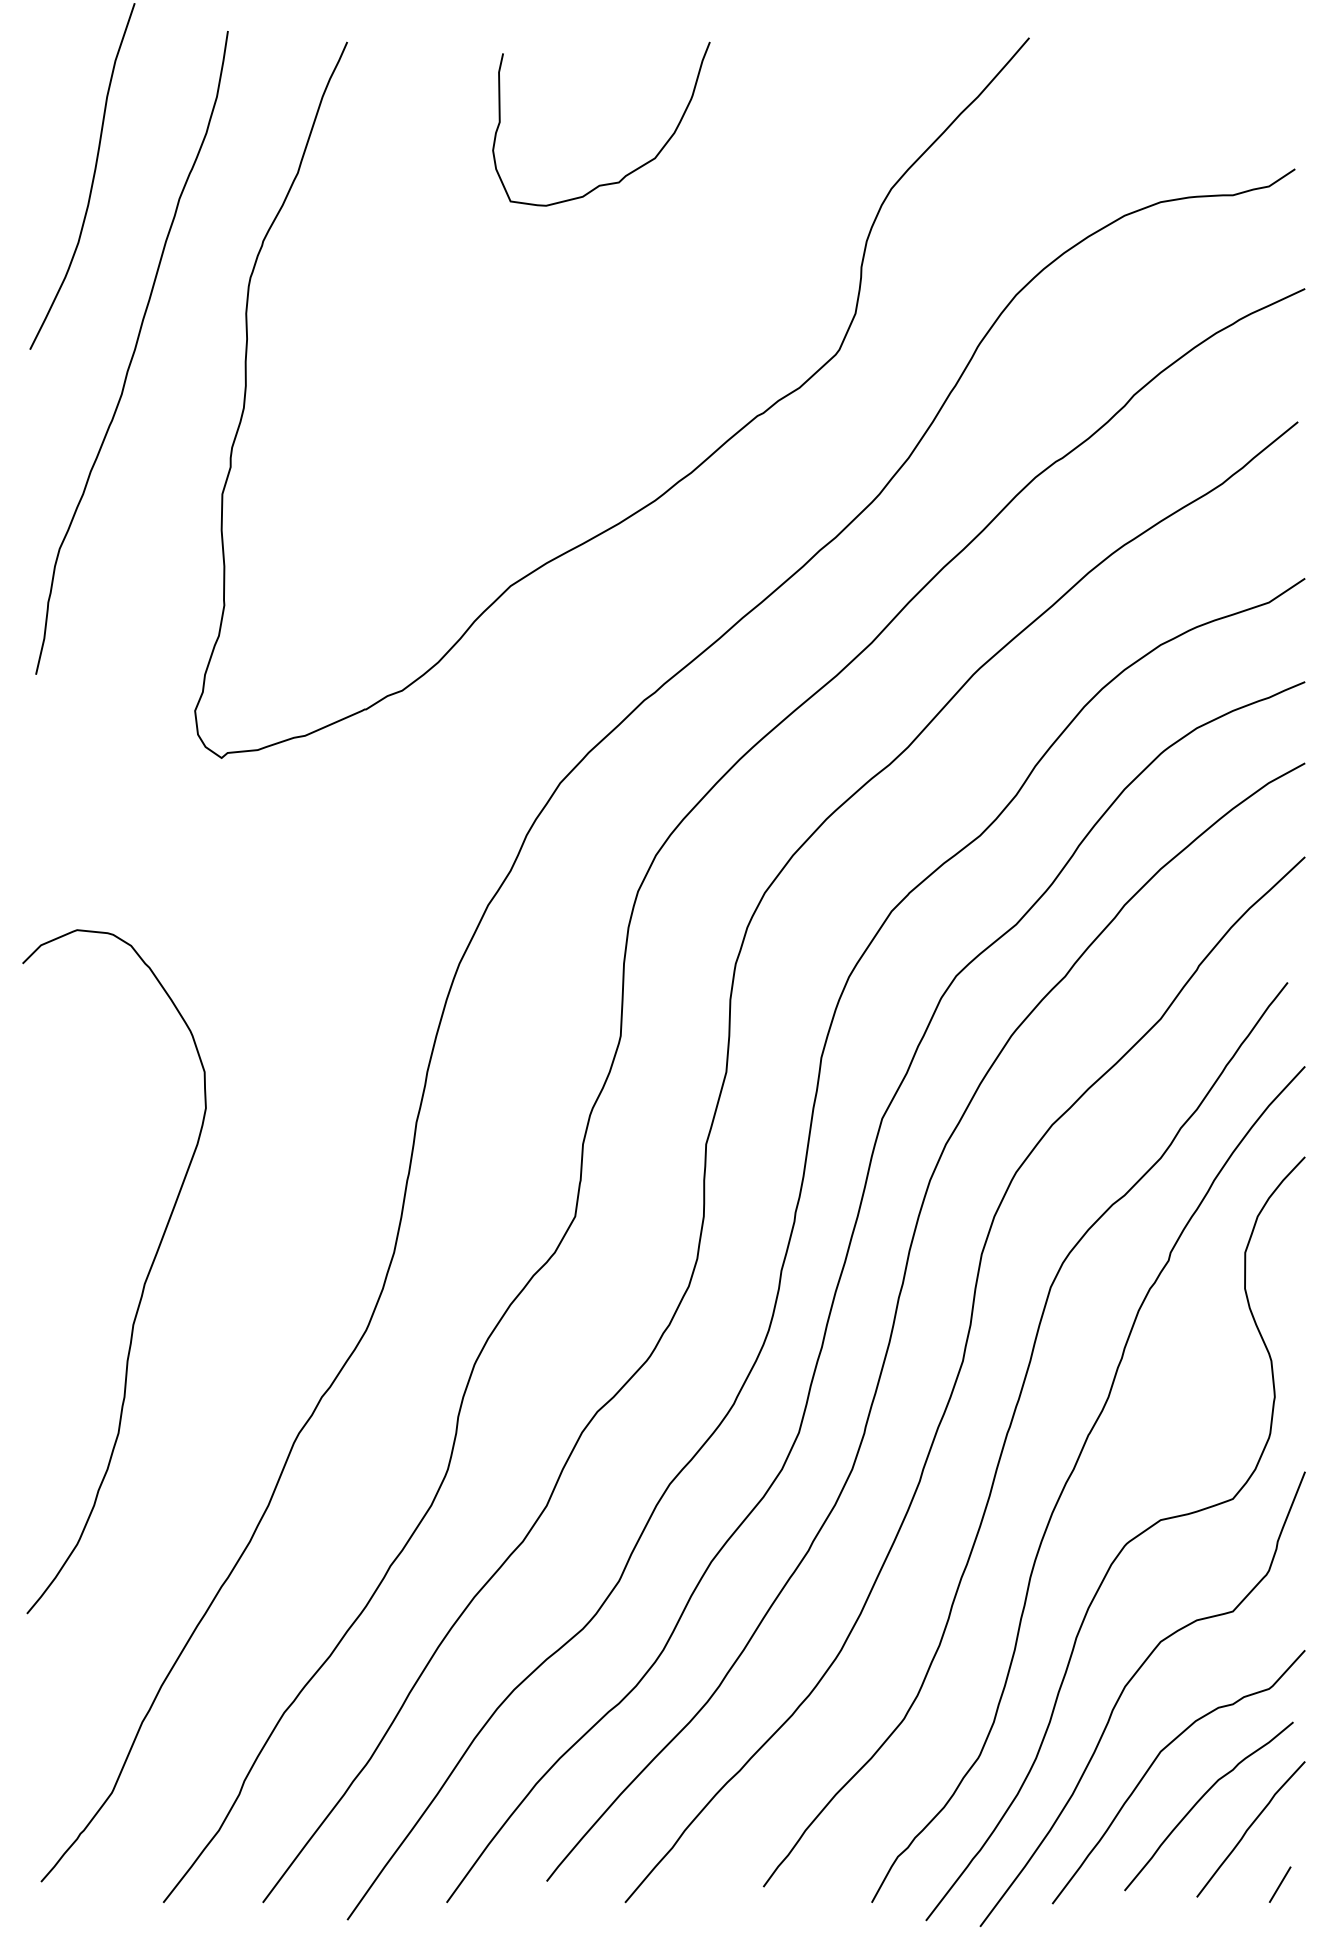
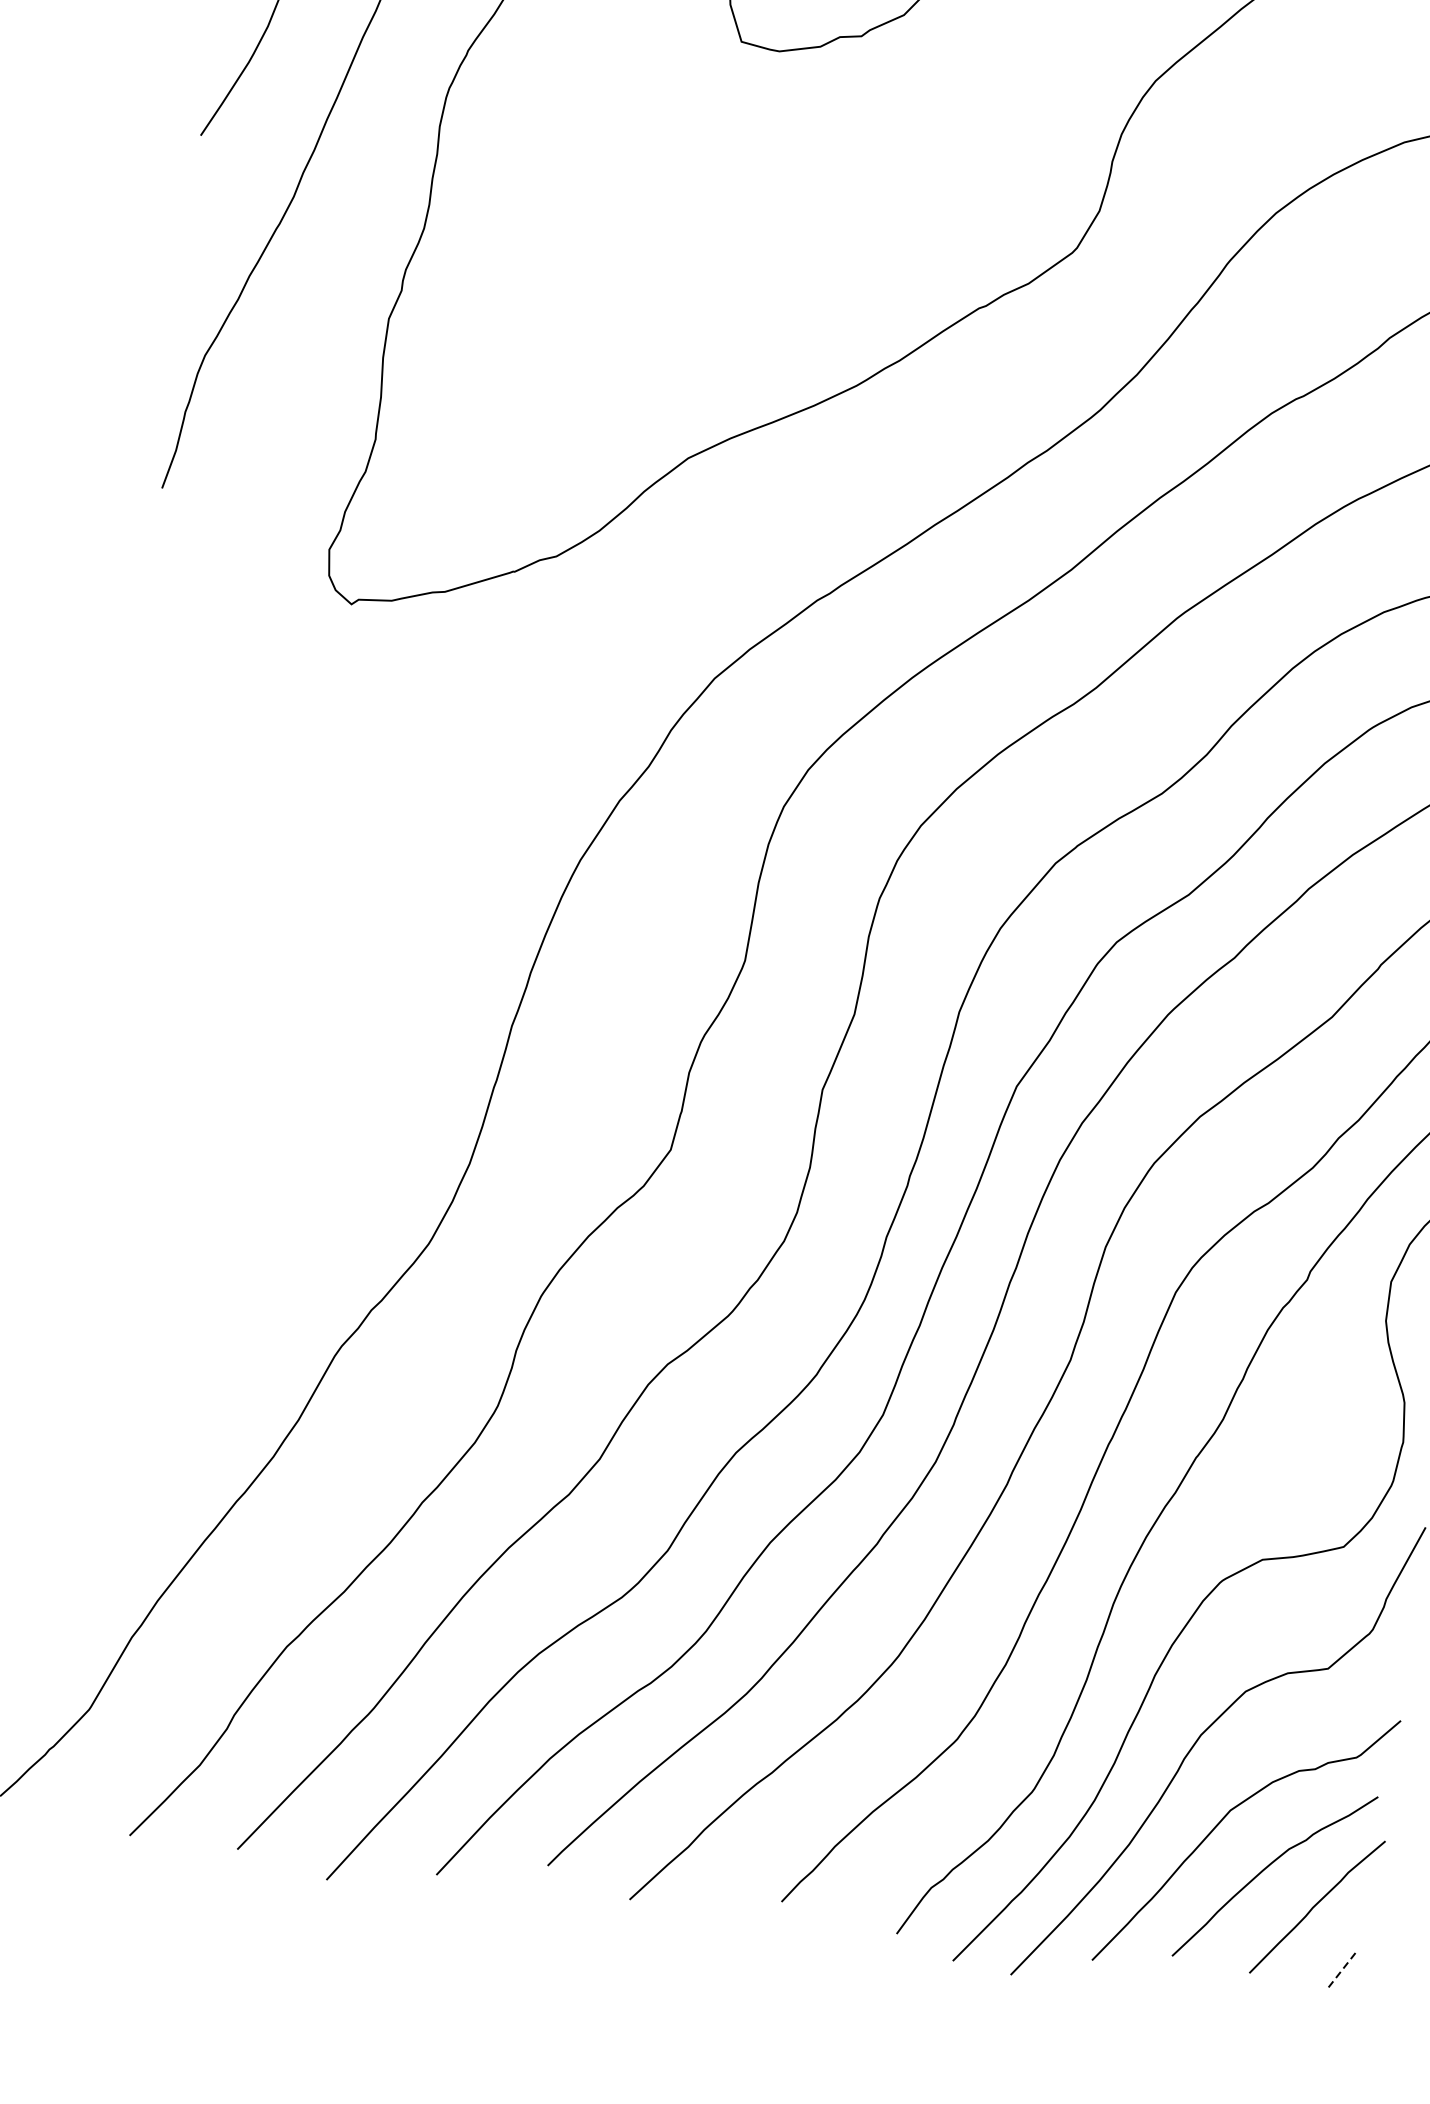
curve: (144, 1281) -> (195, 1160), removed
line: (1279, 1885) -> (1340, 1971), solid -> dashed

